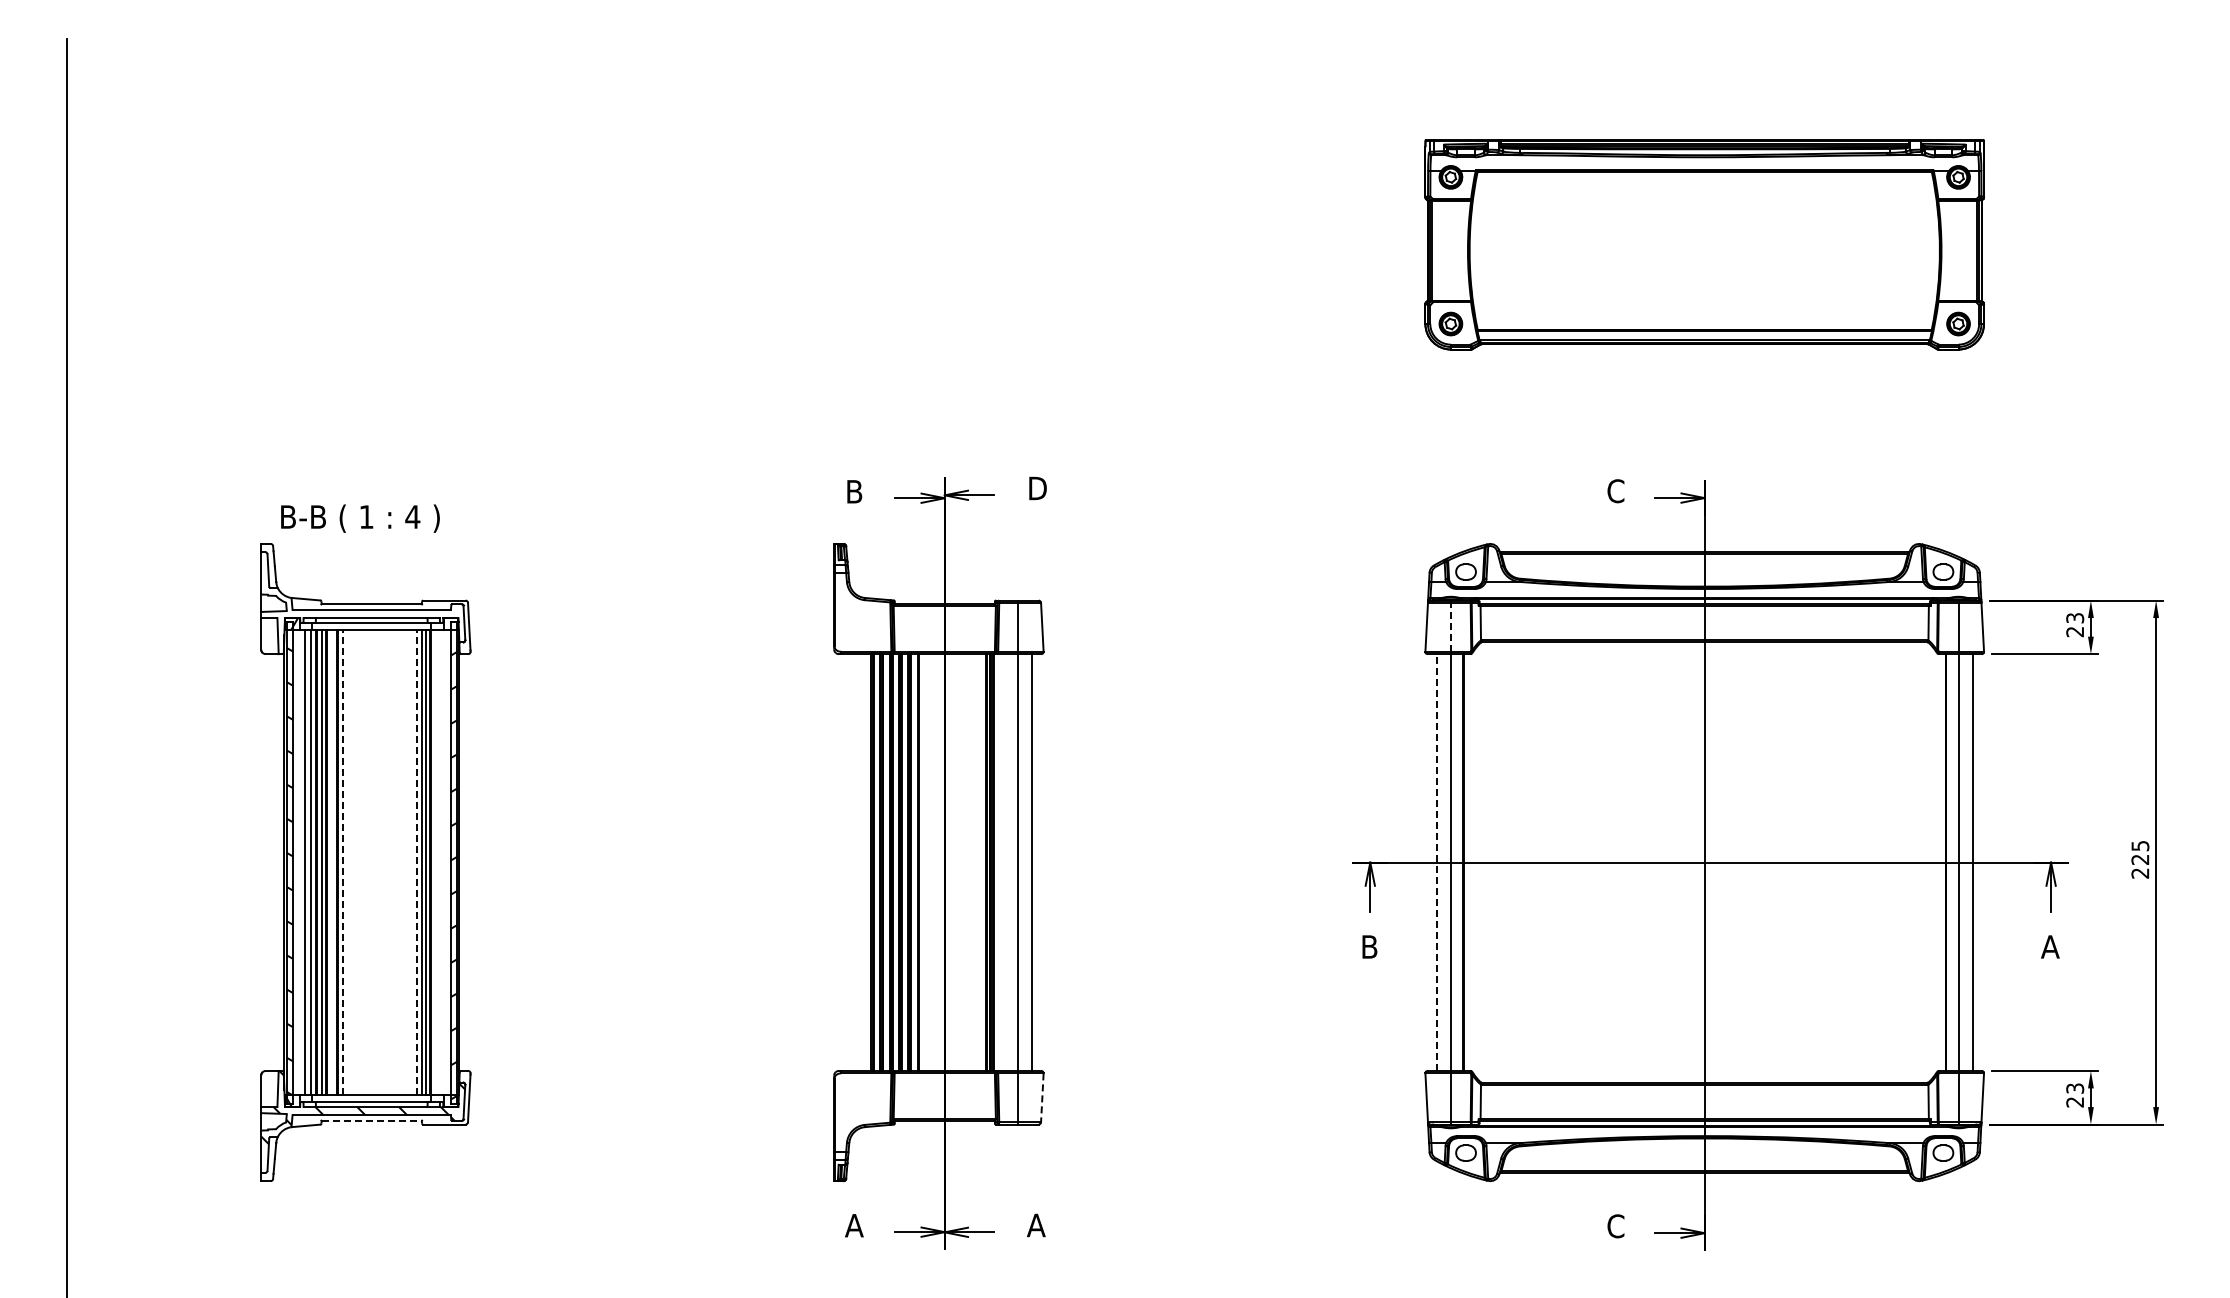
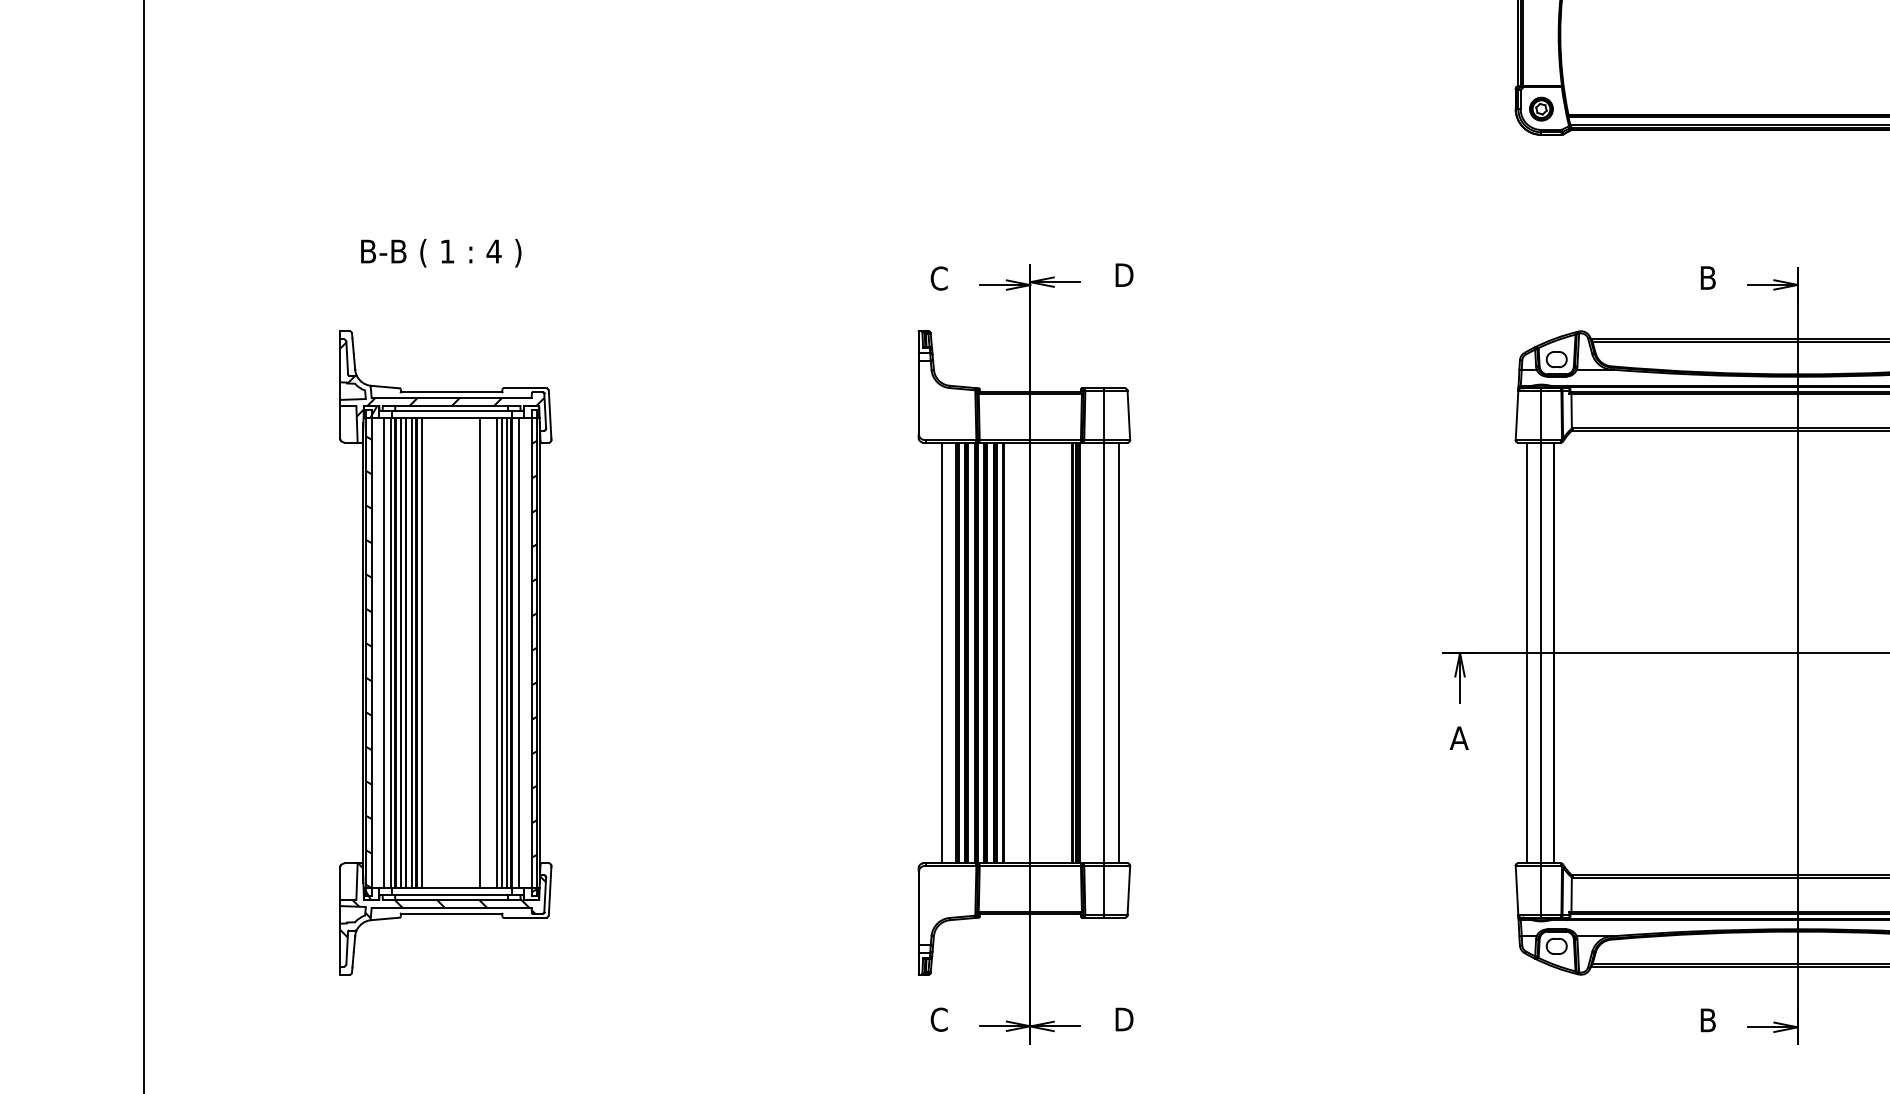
text: (854, 491) -> (939, 278), B -> C
text: (1615, 491) -> (1707, 278), C -> B
text: (360, 518) -> (441, 253), moved
hatch: (362, 591) -> (442, 379), added
line: (1450, 626) -> (1541, 414), dashed -> solid
line: (332, 862) -> (411, 652), added
line: (342, 862) -> (422, 652), dashed -> solid
line: (400, 862) -> (480, 652), added
line: (417, 862) -> (497, 652), dashed -> solid
line: (438, 862) -> (519, 652), added
line: (857, 862) -> (942, 652), added
line: (1436, 862) -> (1526, 652), dashed -> solid
text: (1369, 946) -> (1459, 737), B -> A
line: (1042, 1098) -> (1129, 891), dashed -> solid
line: (372, 1121) -> (452, 914), dashed -> solid
text: (854, 1225) -> (939, 1019), A -> C
text: (1036, 1225) -> (1122, 1019), A -> D
text: (1615, 1226) -> (1707, 1020), C -> B

